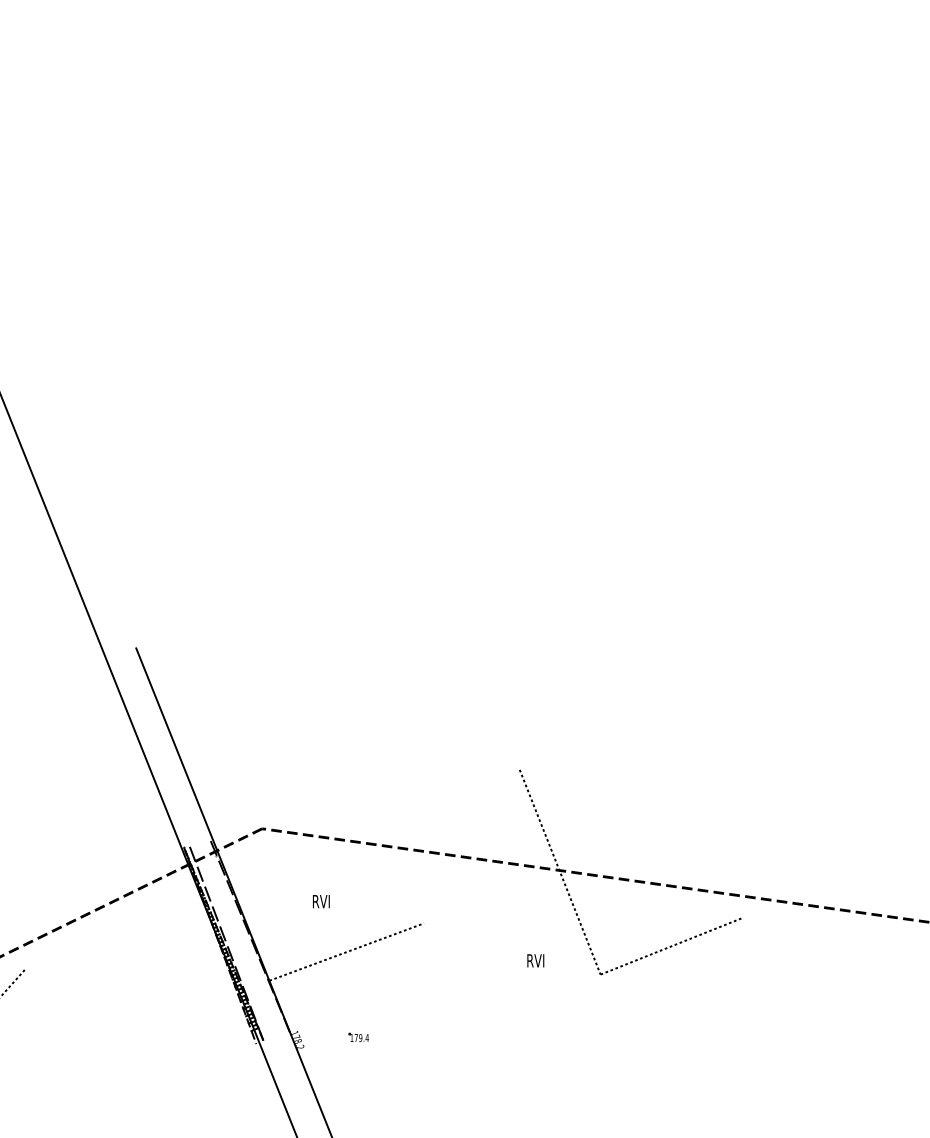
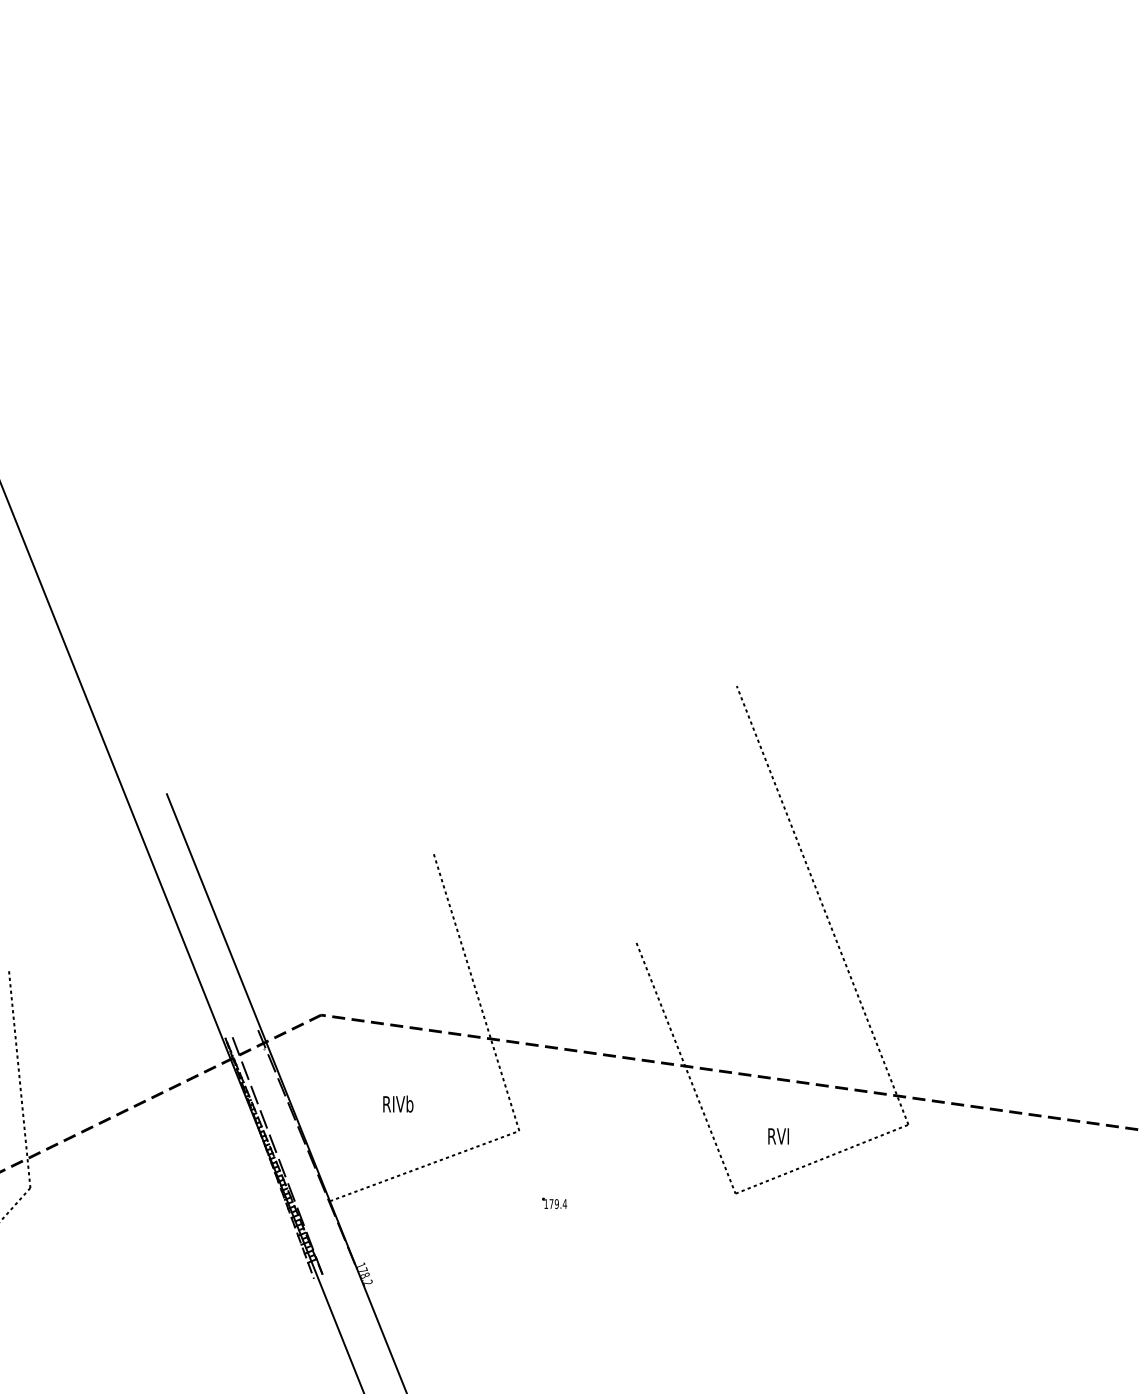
line: (671, 739) -> (822, 905), added
line: (388, 809) -> (475, 991), added
line: (15, 880) -> (19, 1078), added
text: (328, 901) -> (402, 1104), RVI -> RIVb
text: (535, 960) -> (778, 1136), moved
part: (358, 1037) -> (554, 1203), moved

